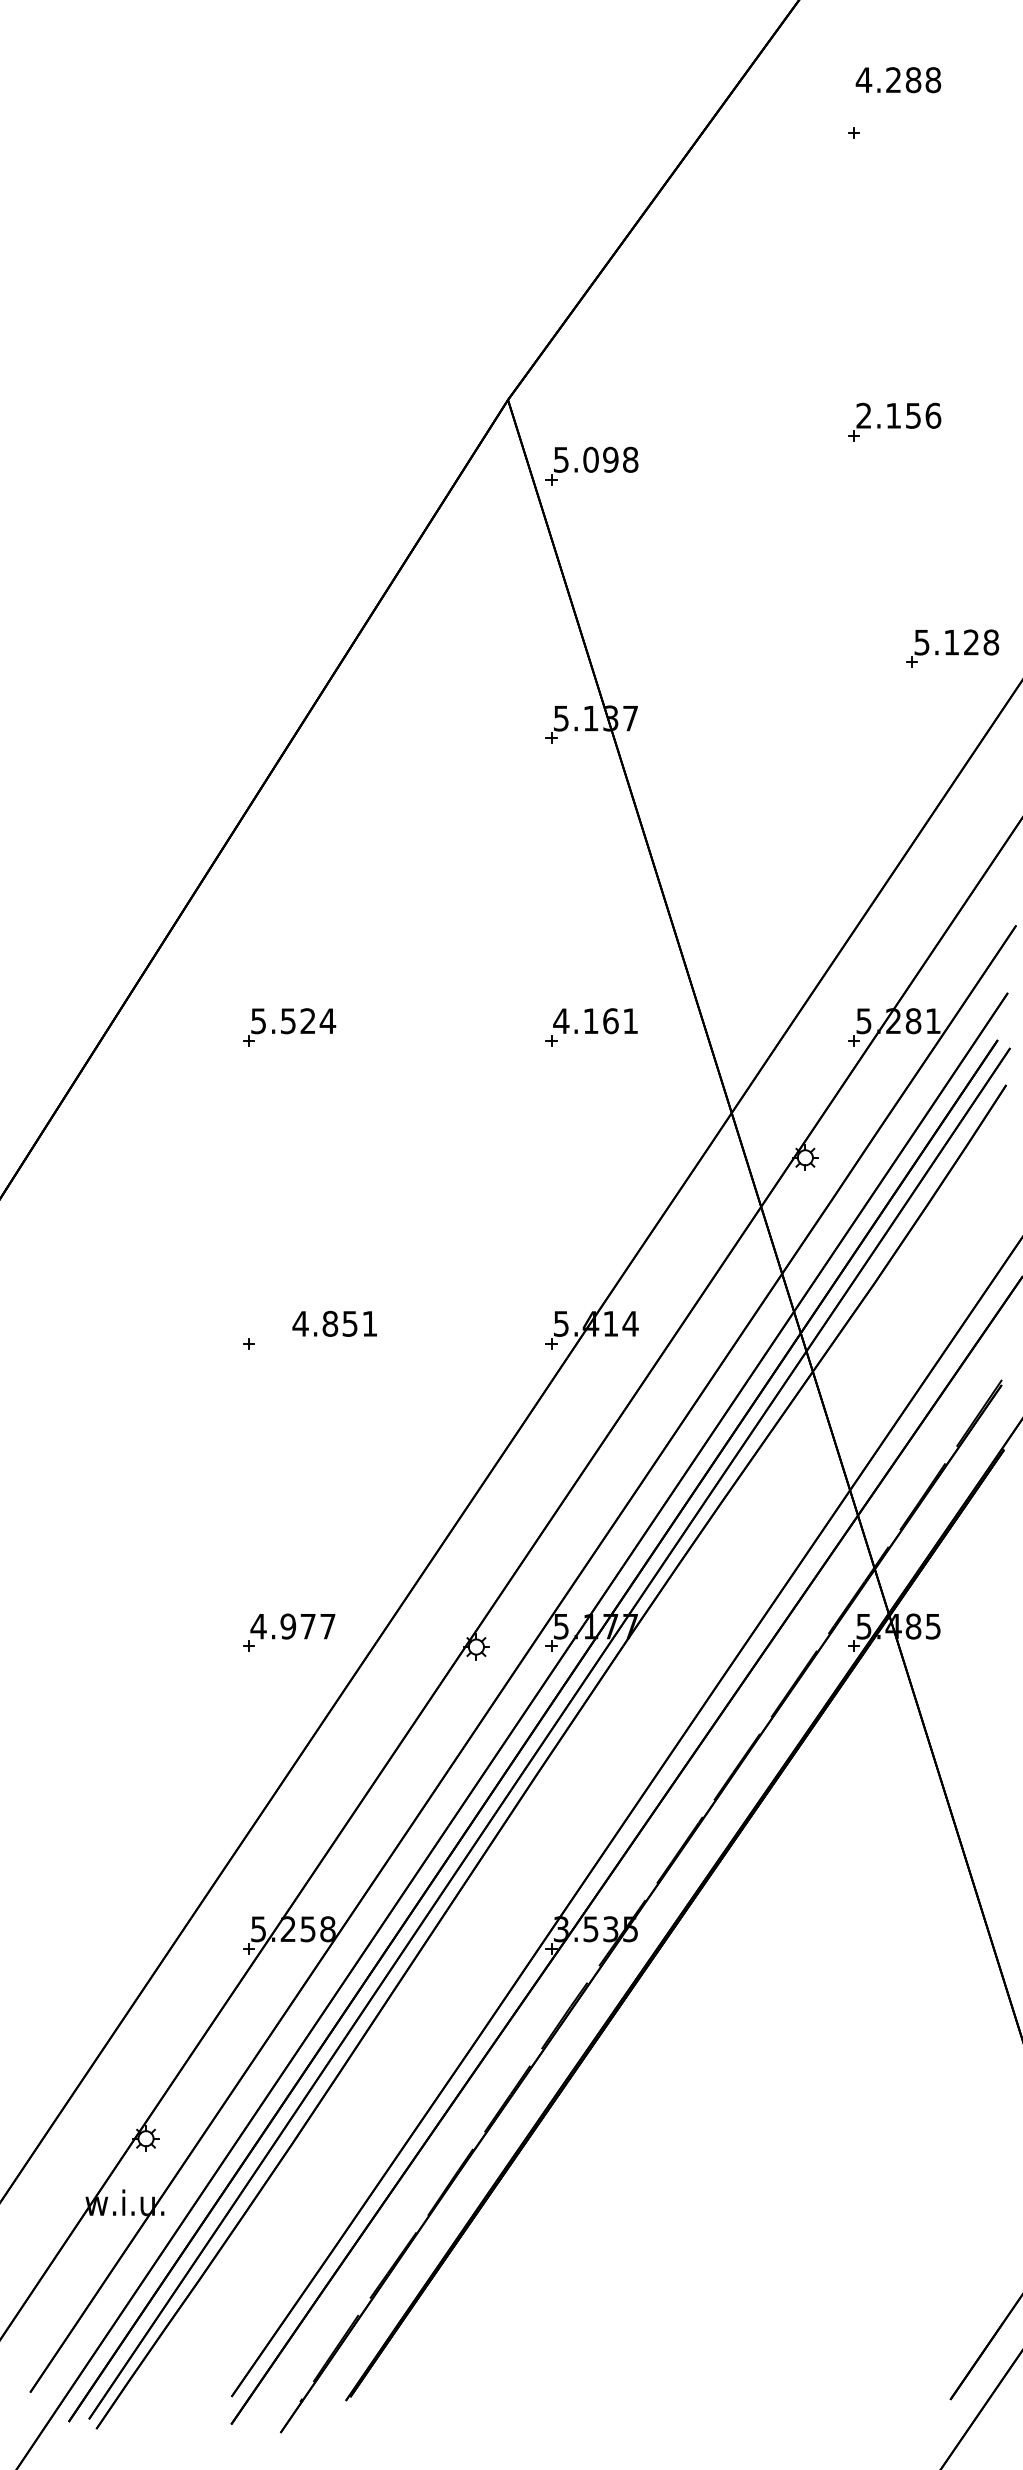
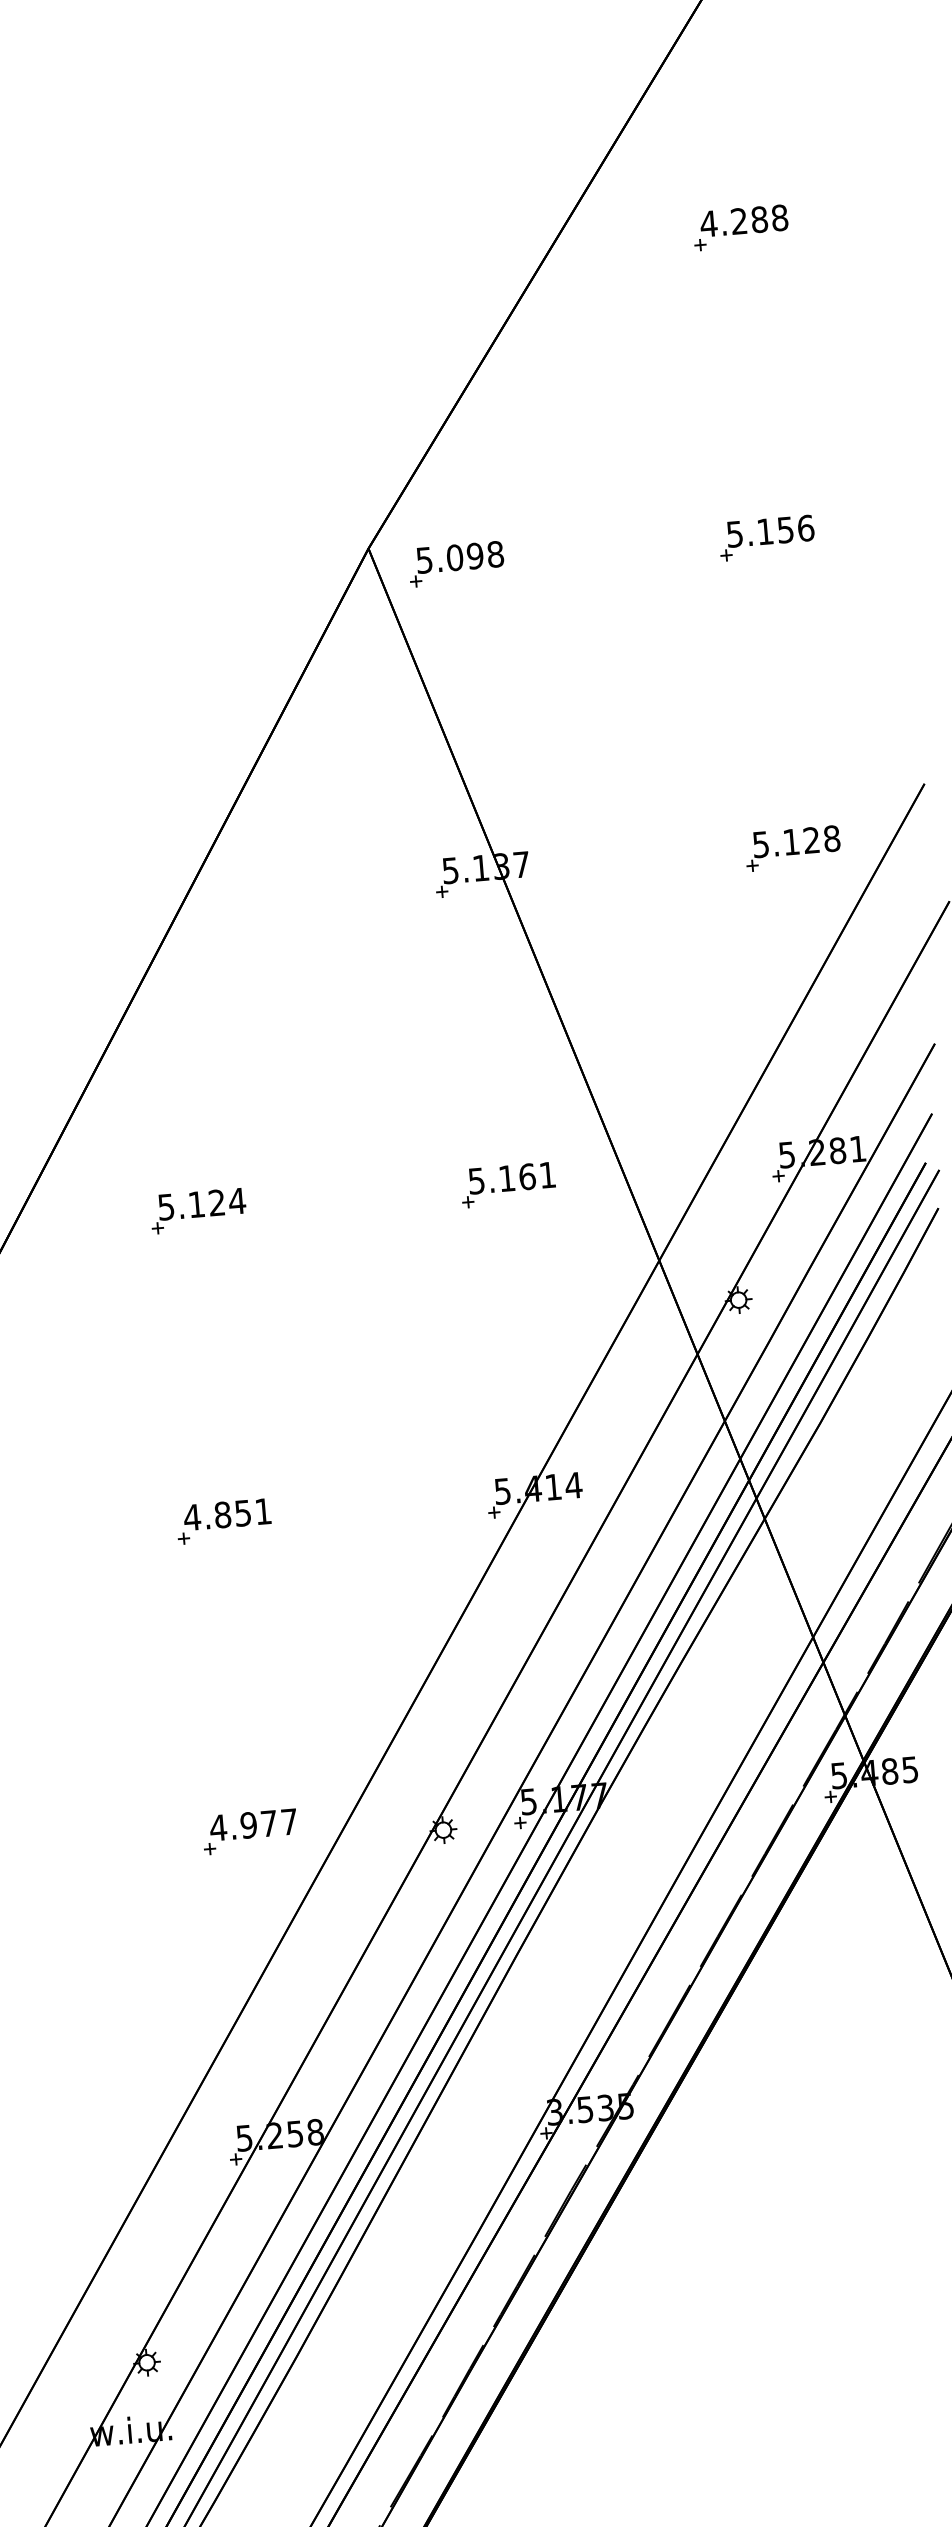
text: (898, 80) -> (744, 221), moved
text: (863, 415) -> (734, 534), 2.156 -> 5.156
part: (591, 465) -> (455, 563), moved
part: (952, 648) -> (792, 848), moved
text: (288, 1021) -> (196, 1204), 5.524 -> 5.124
text: (561, 1021) -> (476, 1181), 4.161 -> 5.161
text: (334, 1323) -> (227, 1514), moved

